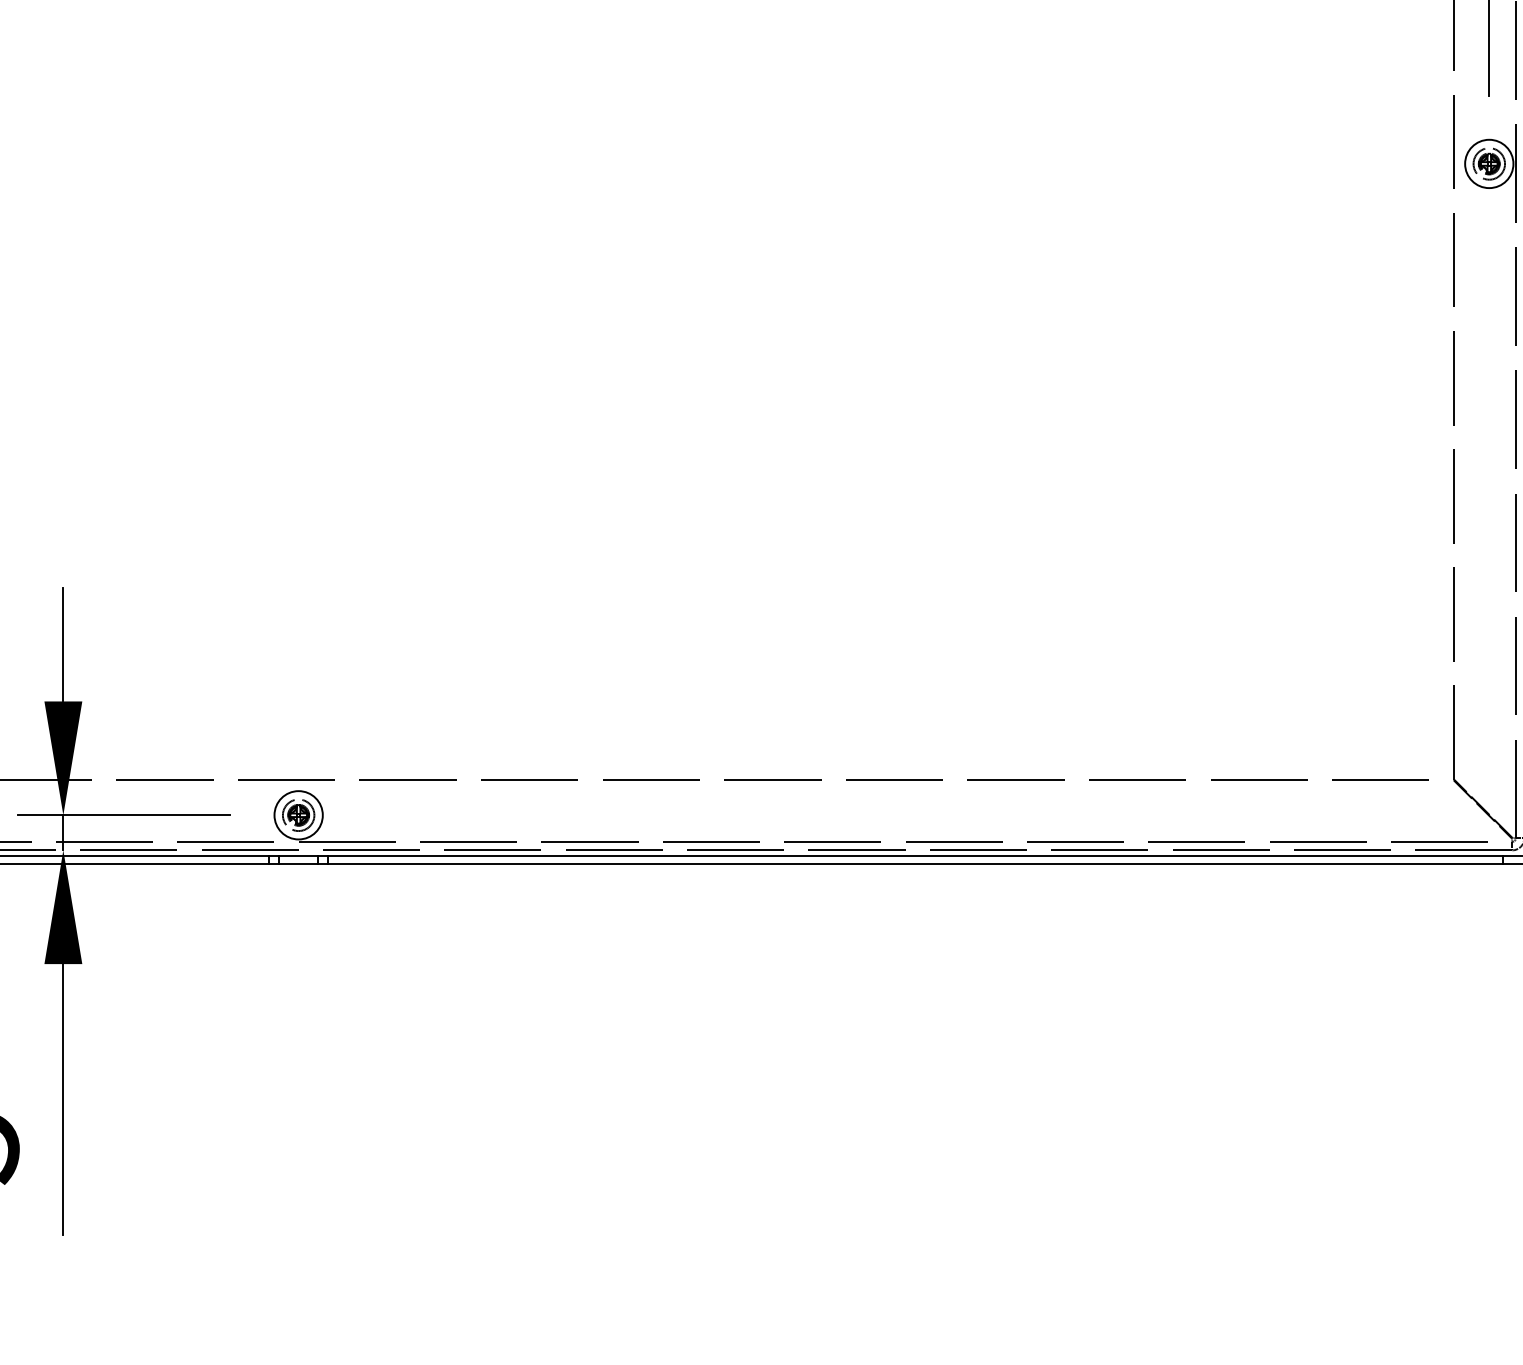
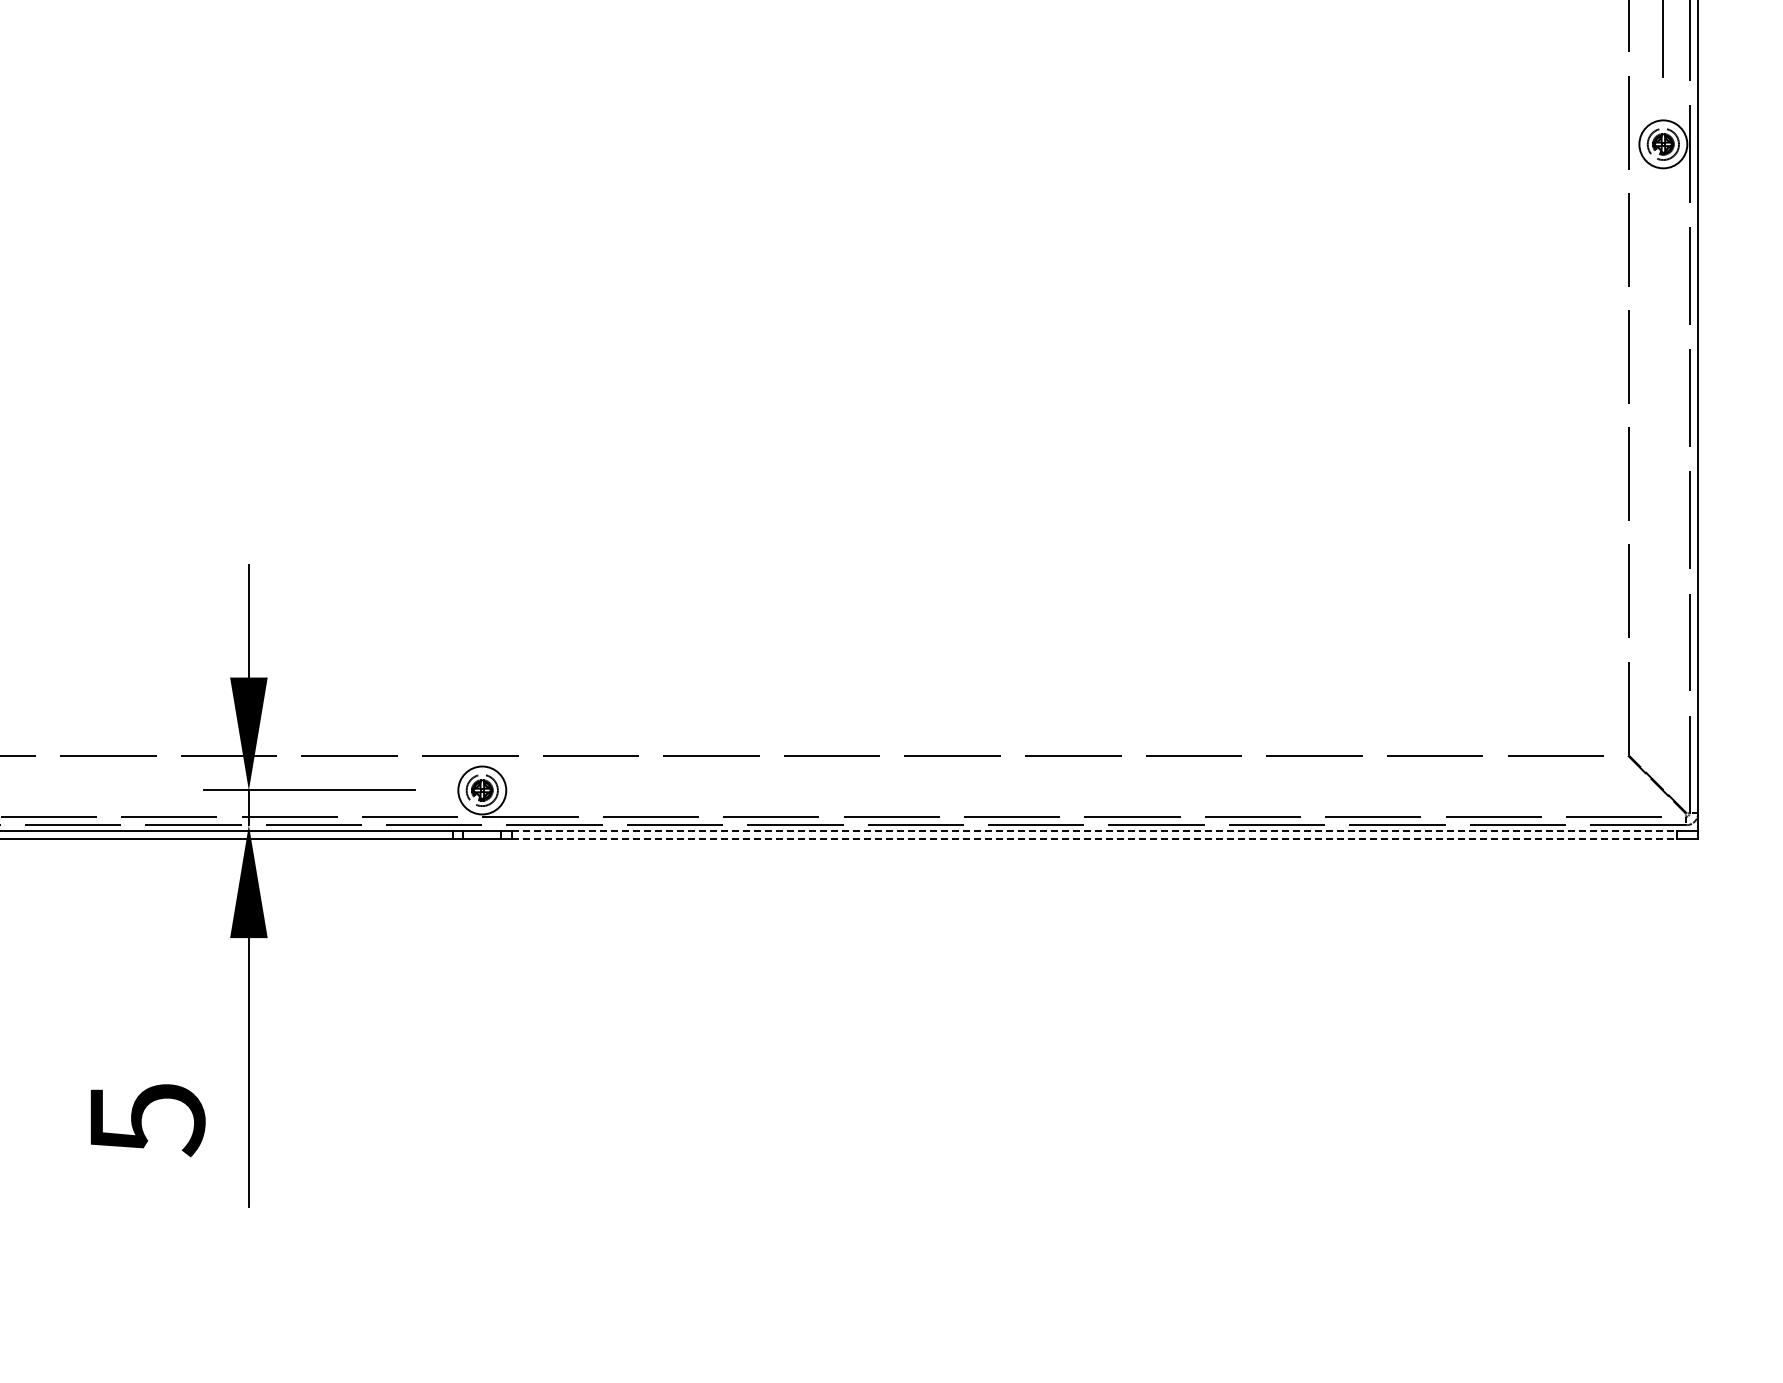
line: (915, 855) -> (1094, 830), solid -> dashed
line: (915, 864) -> (1094, 839), solid -> dashed

